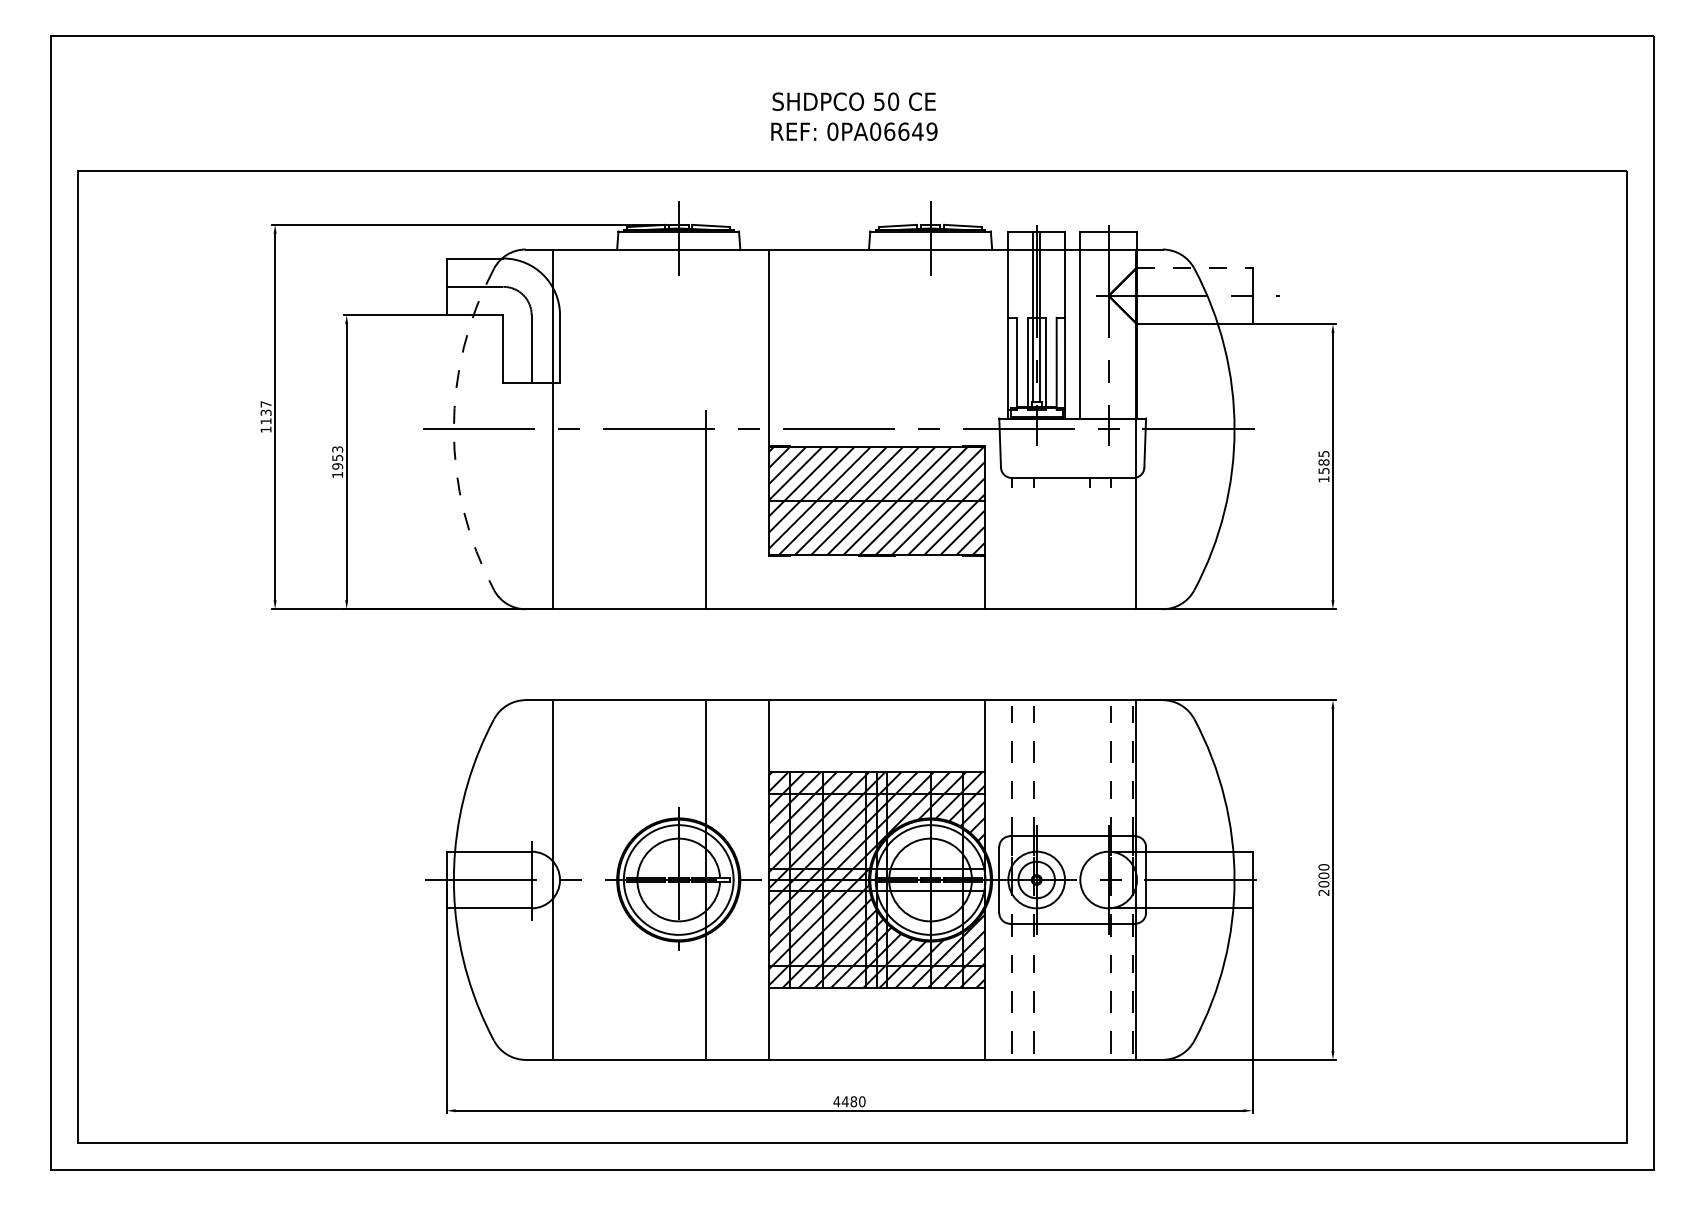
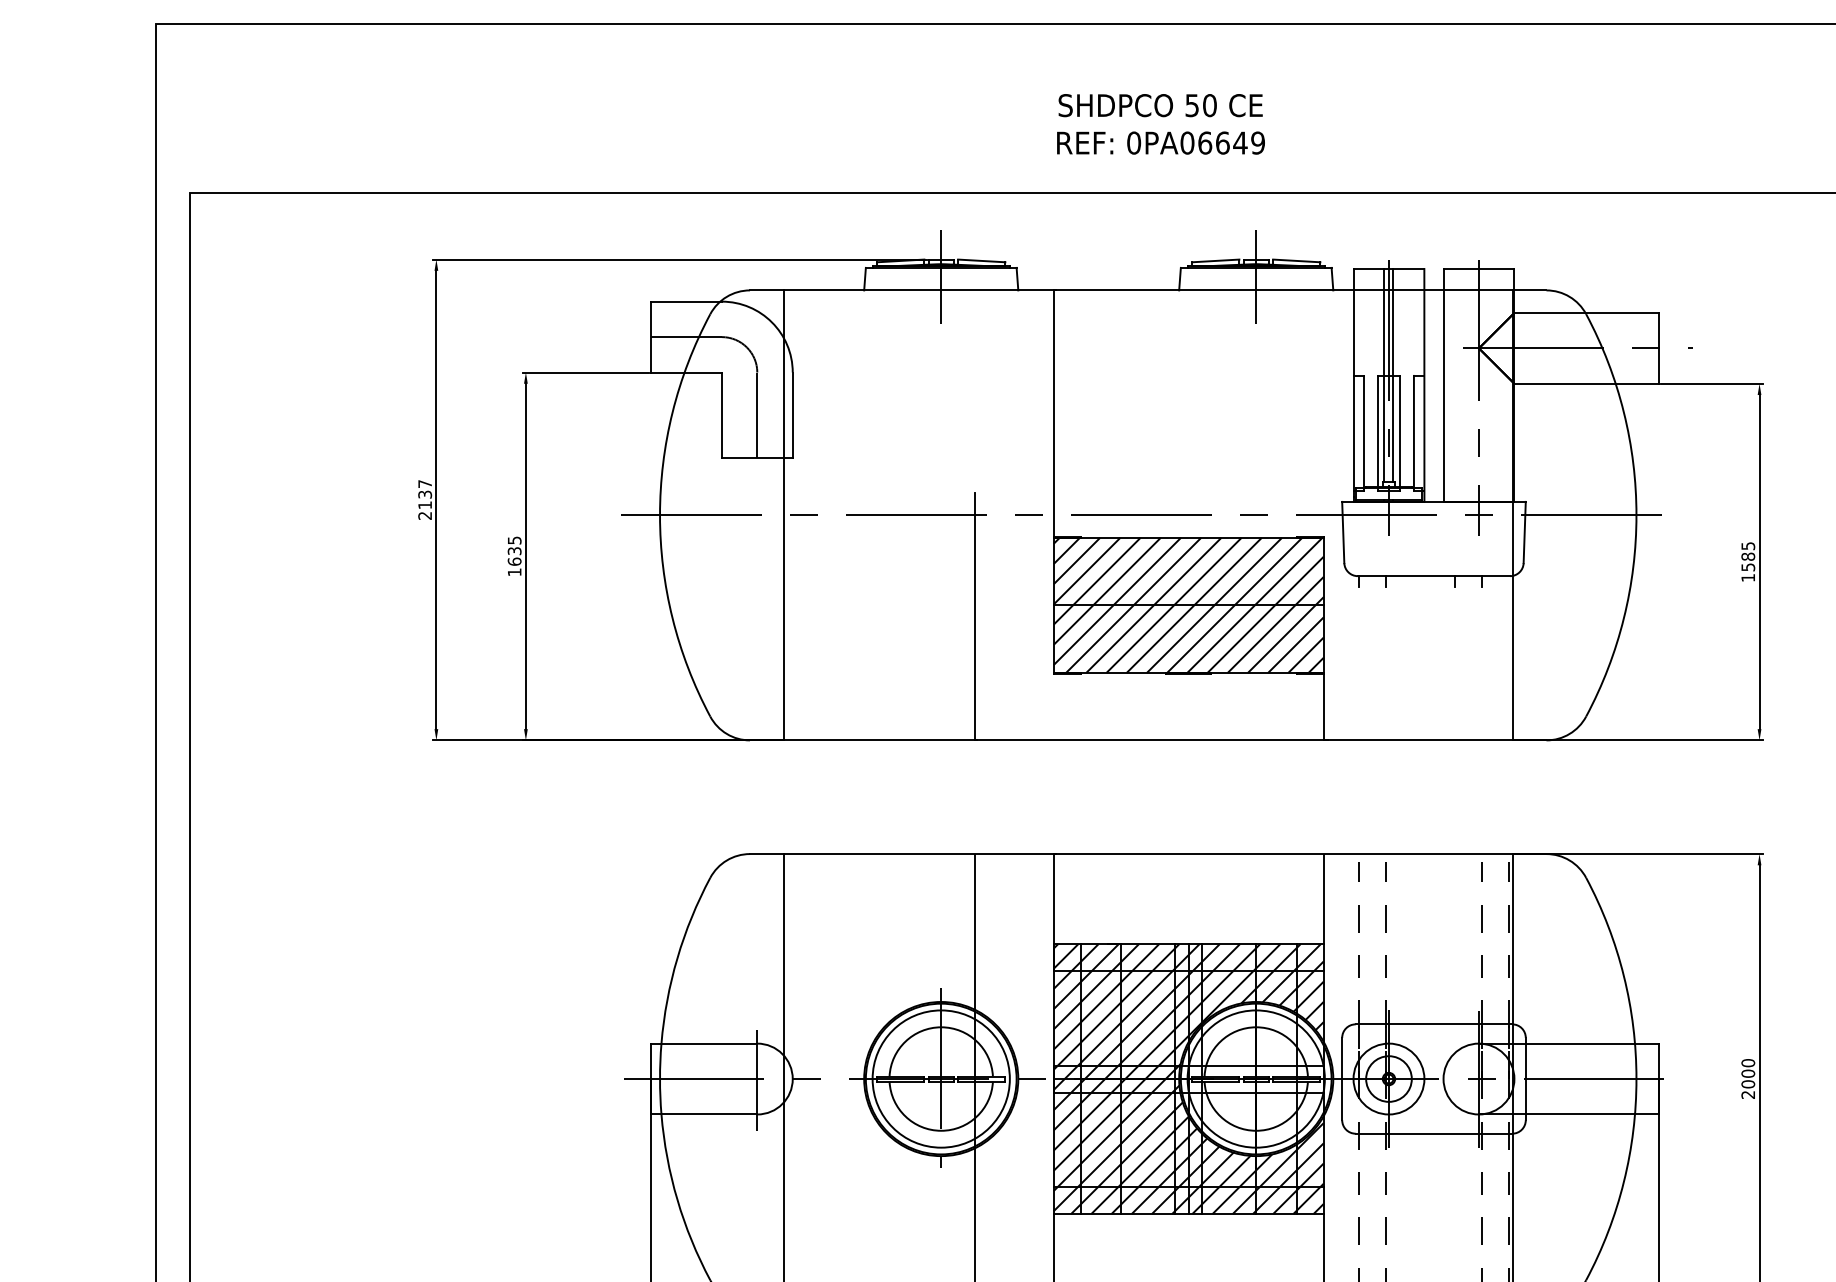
line: (1194, 267) -> (1586, 312), dashed -> solid
text: (265, 429) -> (424, 515), 1137 -> 2137
arc: (453, 429) -> (659, 515), dashed -> solid
text: (337, 457) -> (514, 550), 1953 -> 1635

